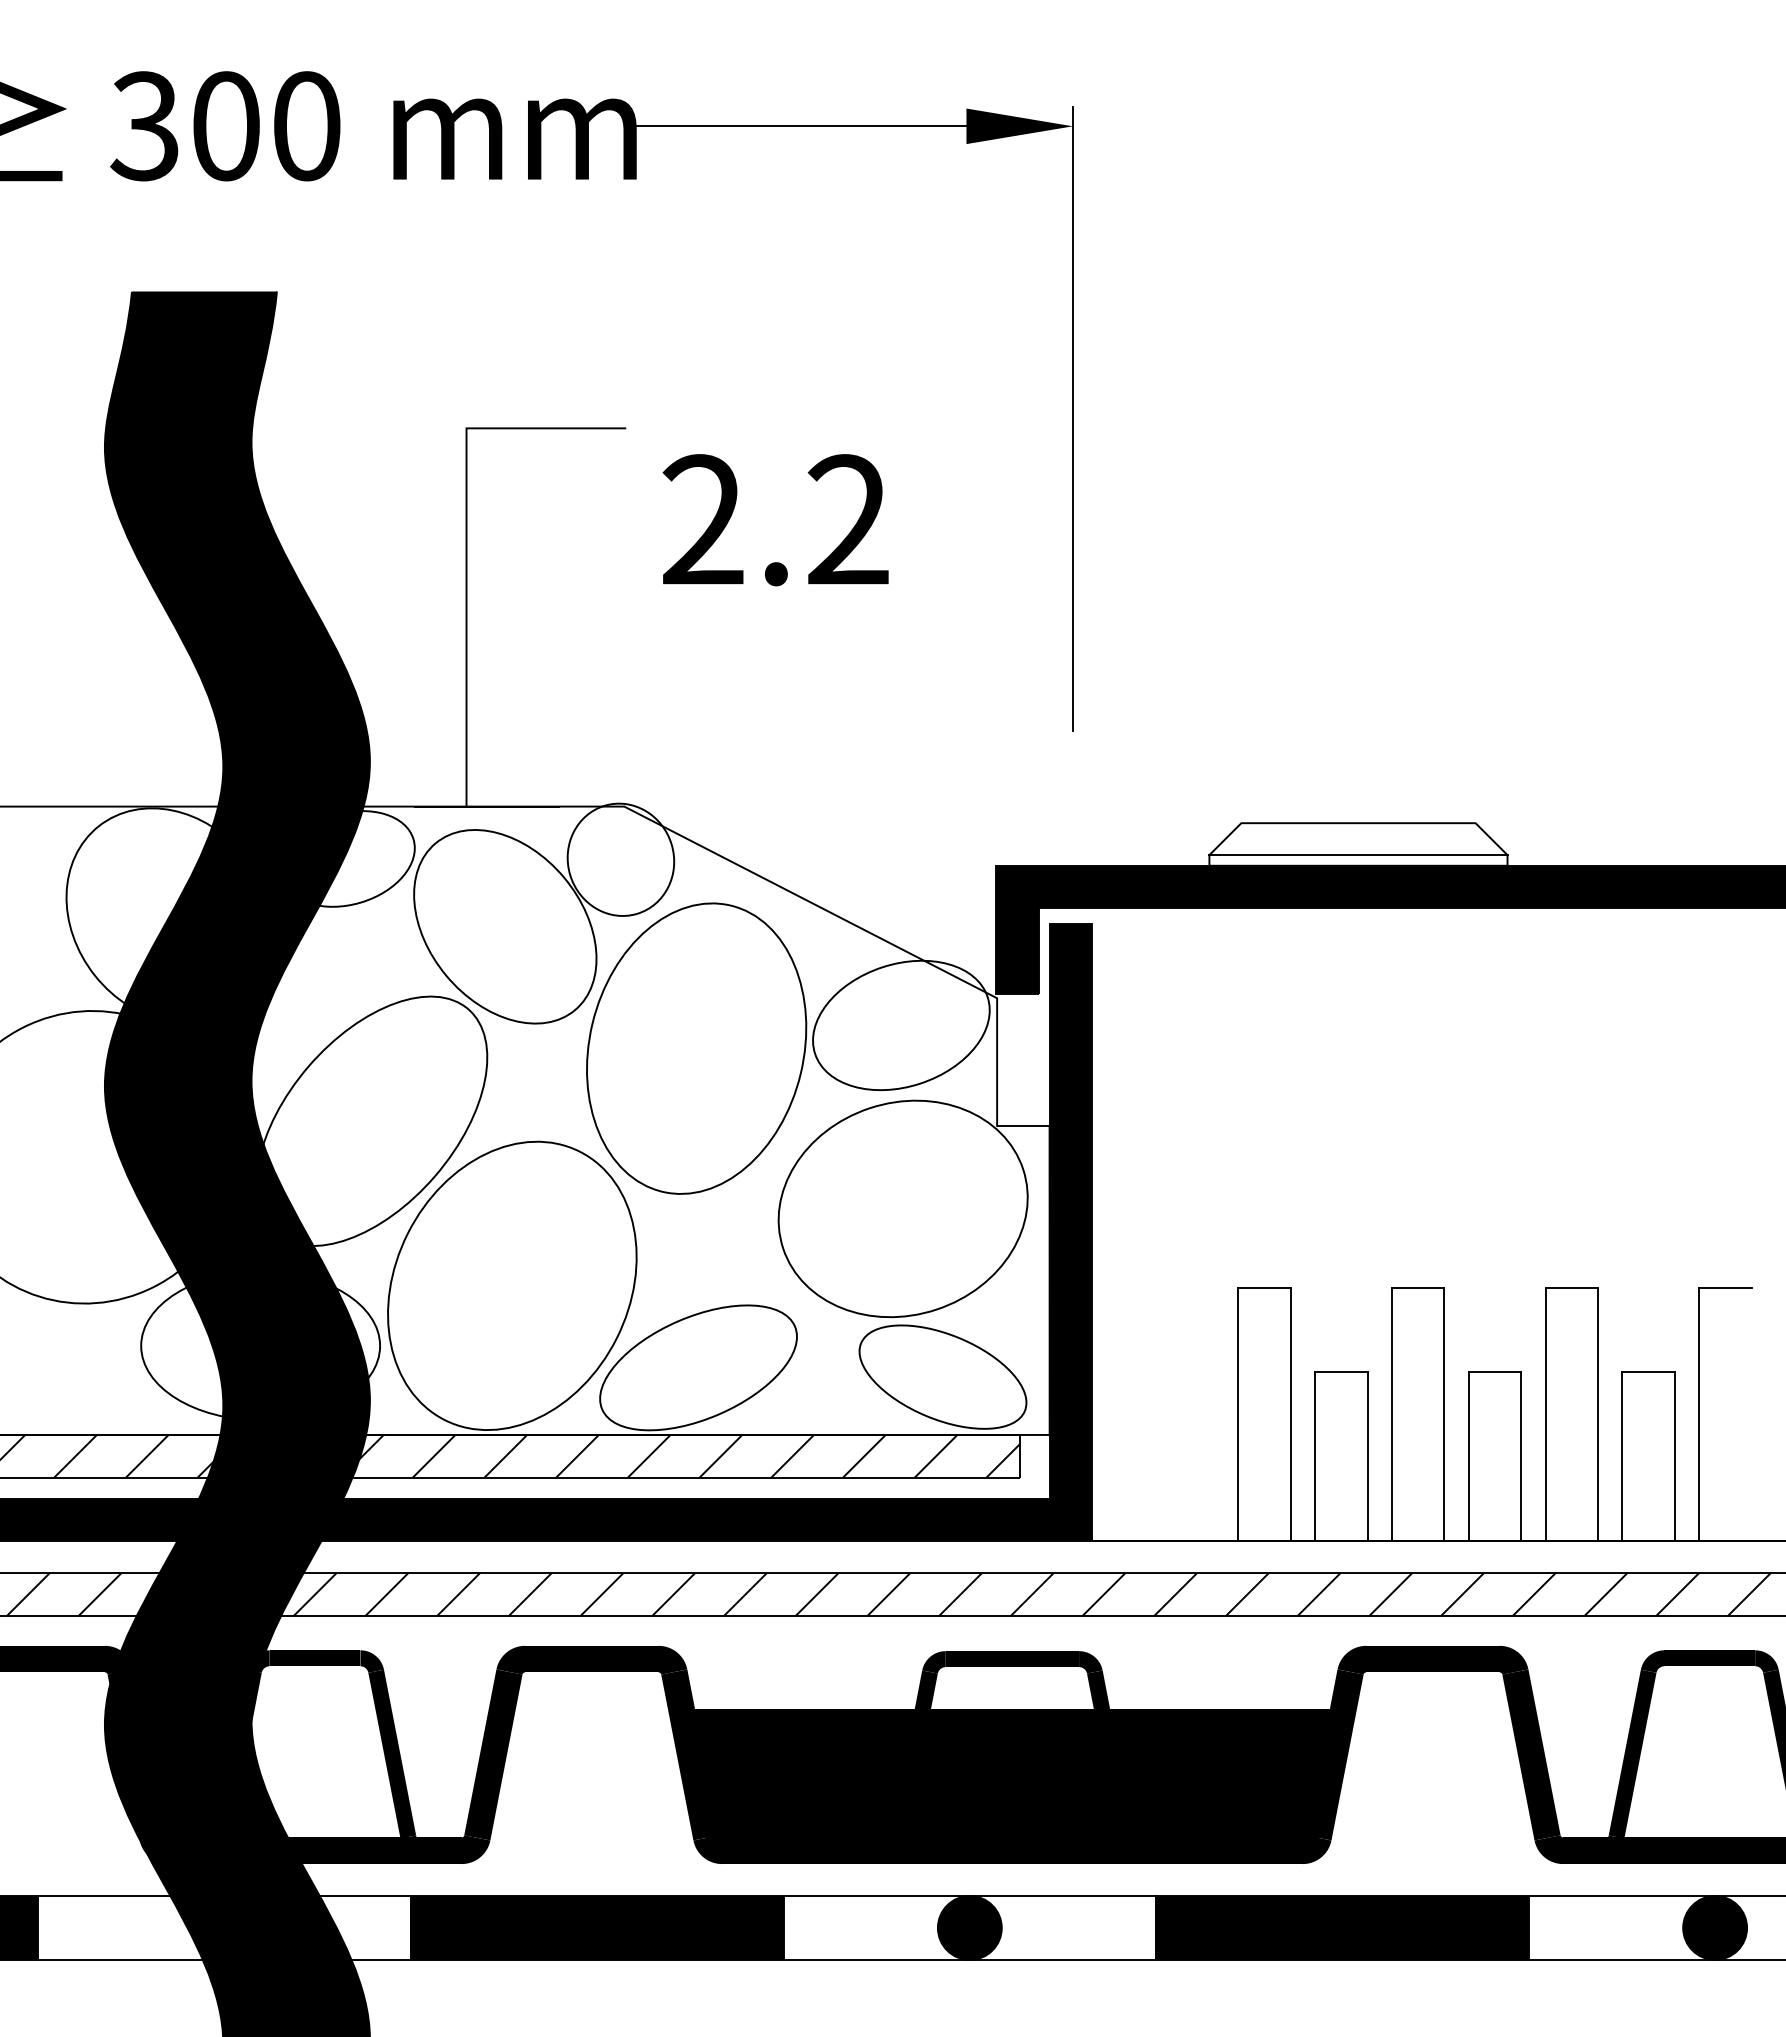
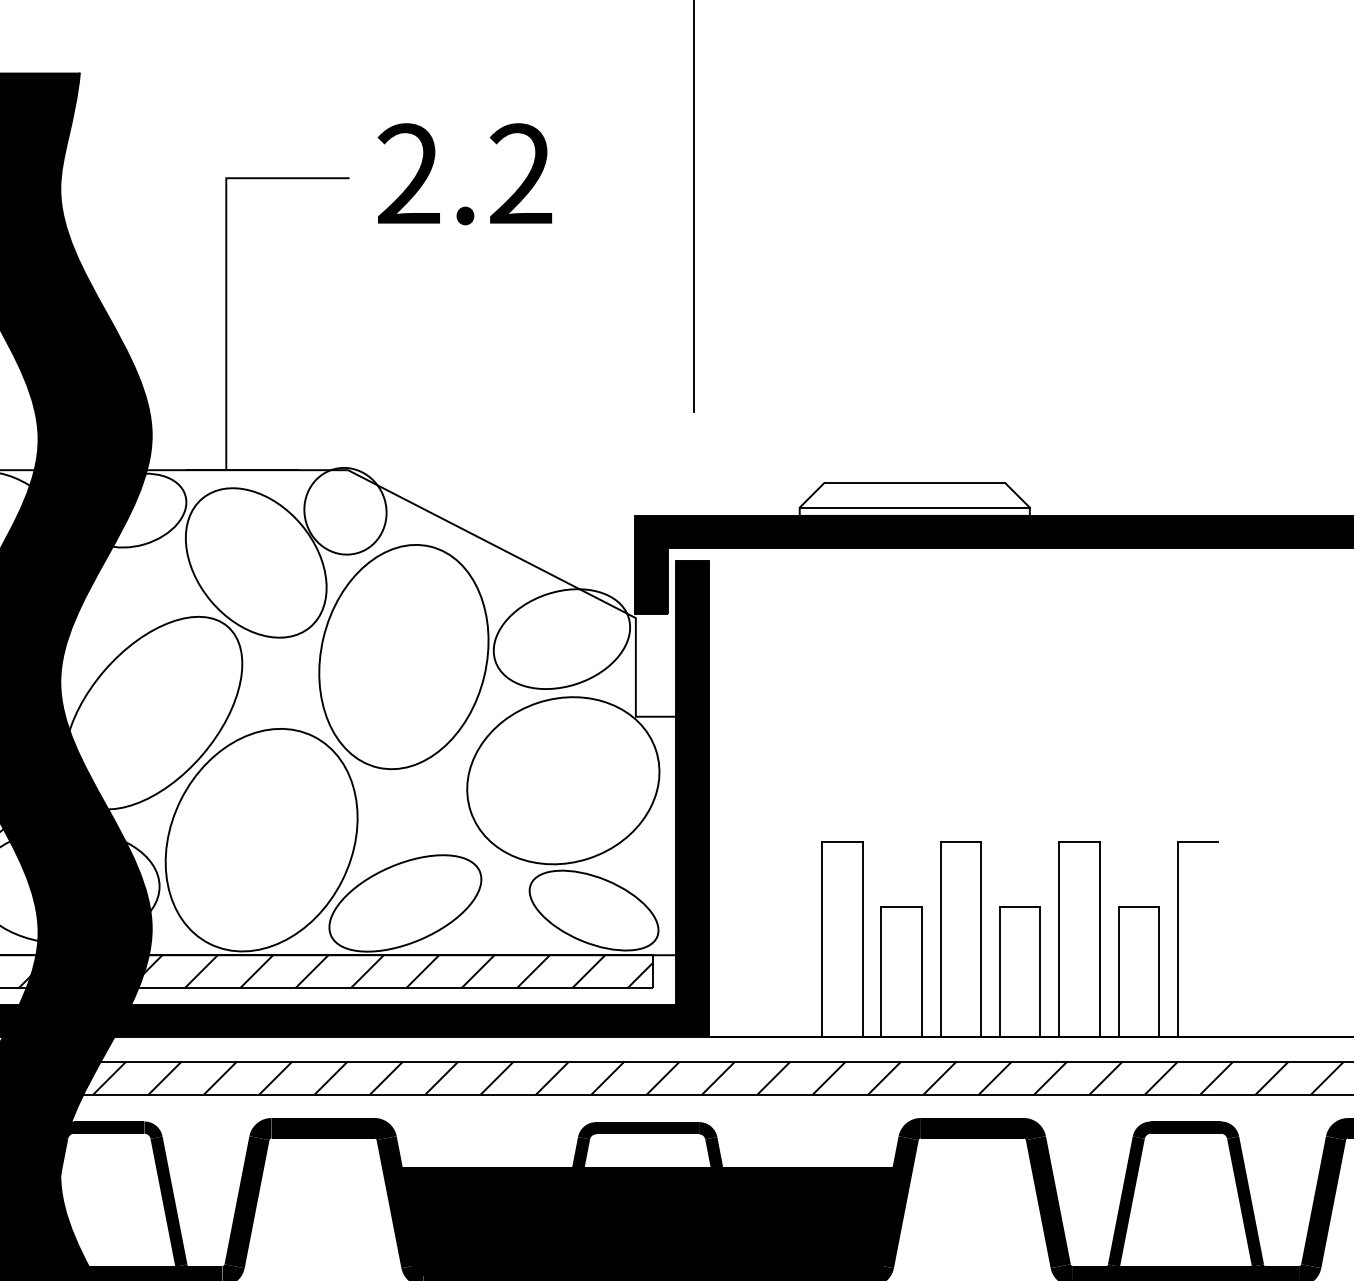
text: (775, 520) -> (464, 174), moved

